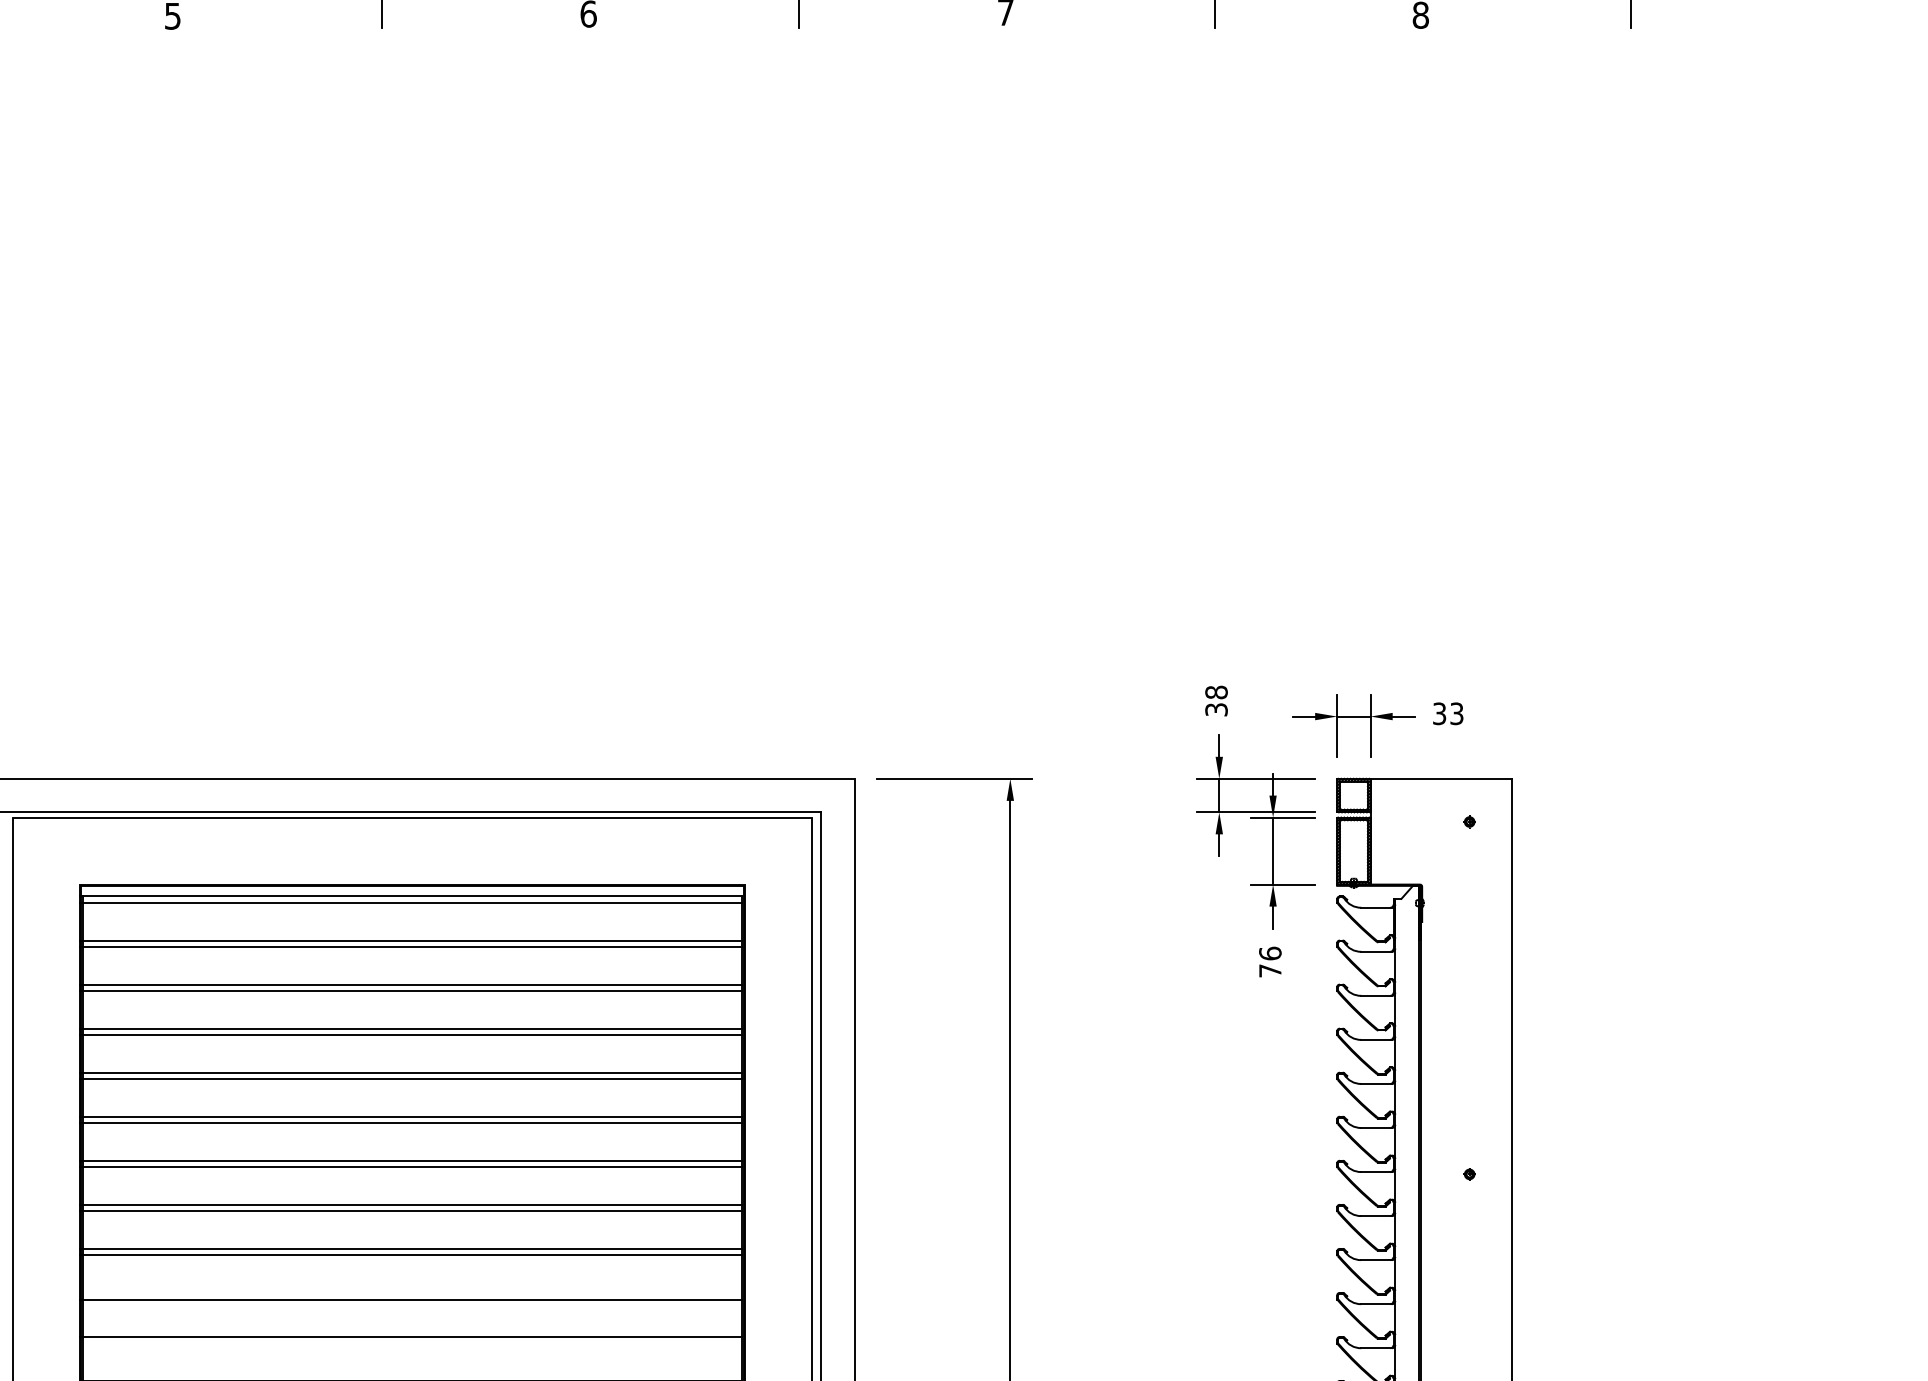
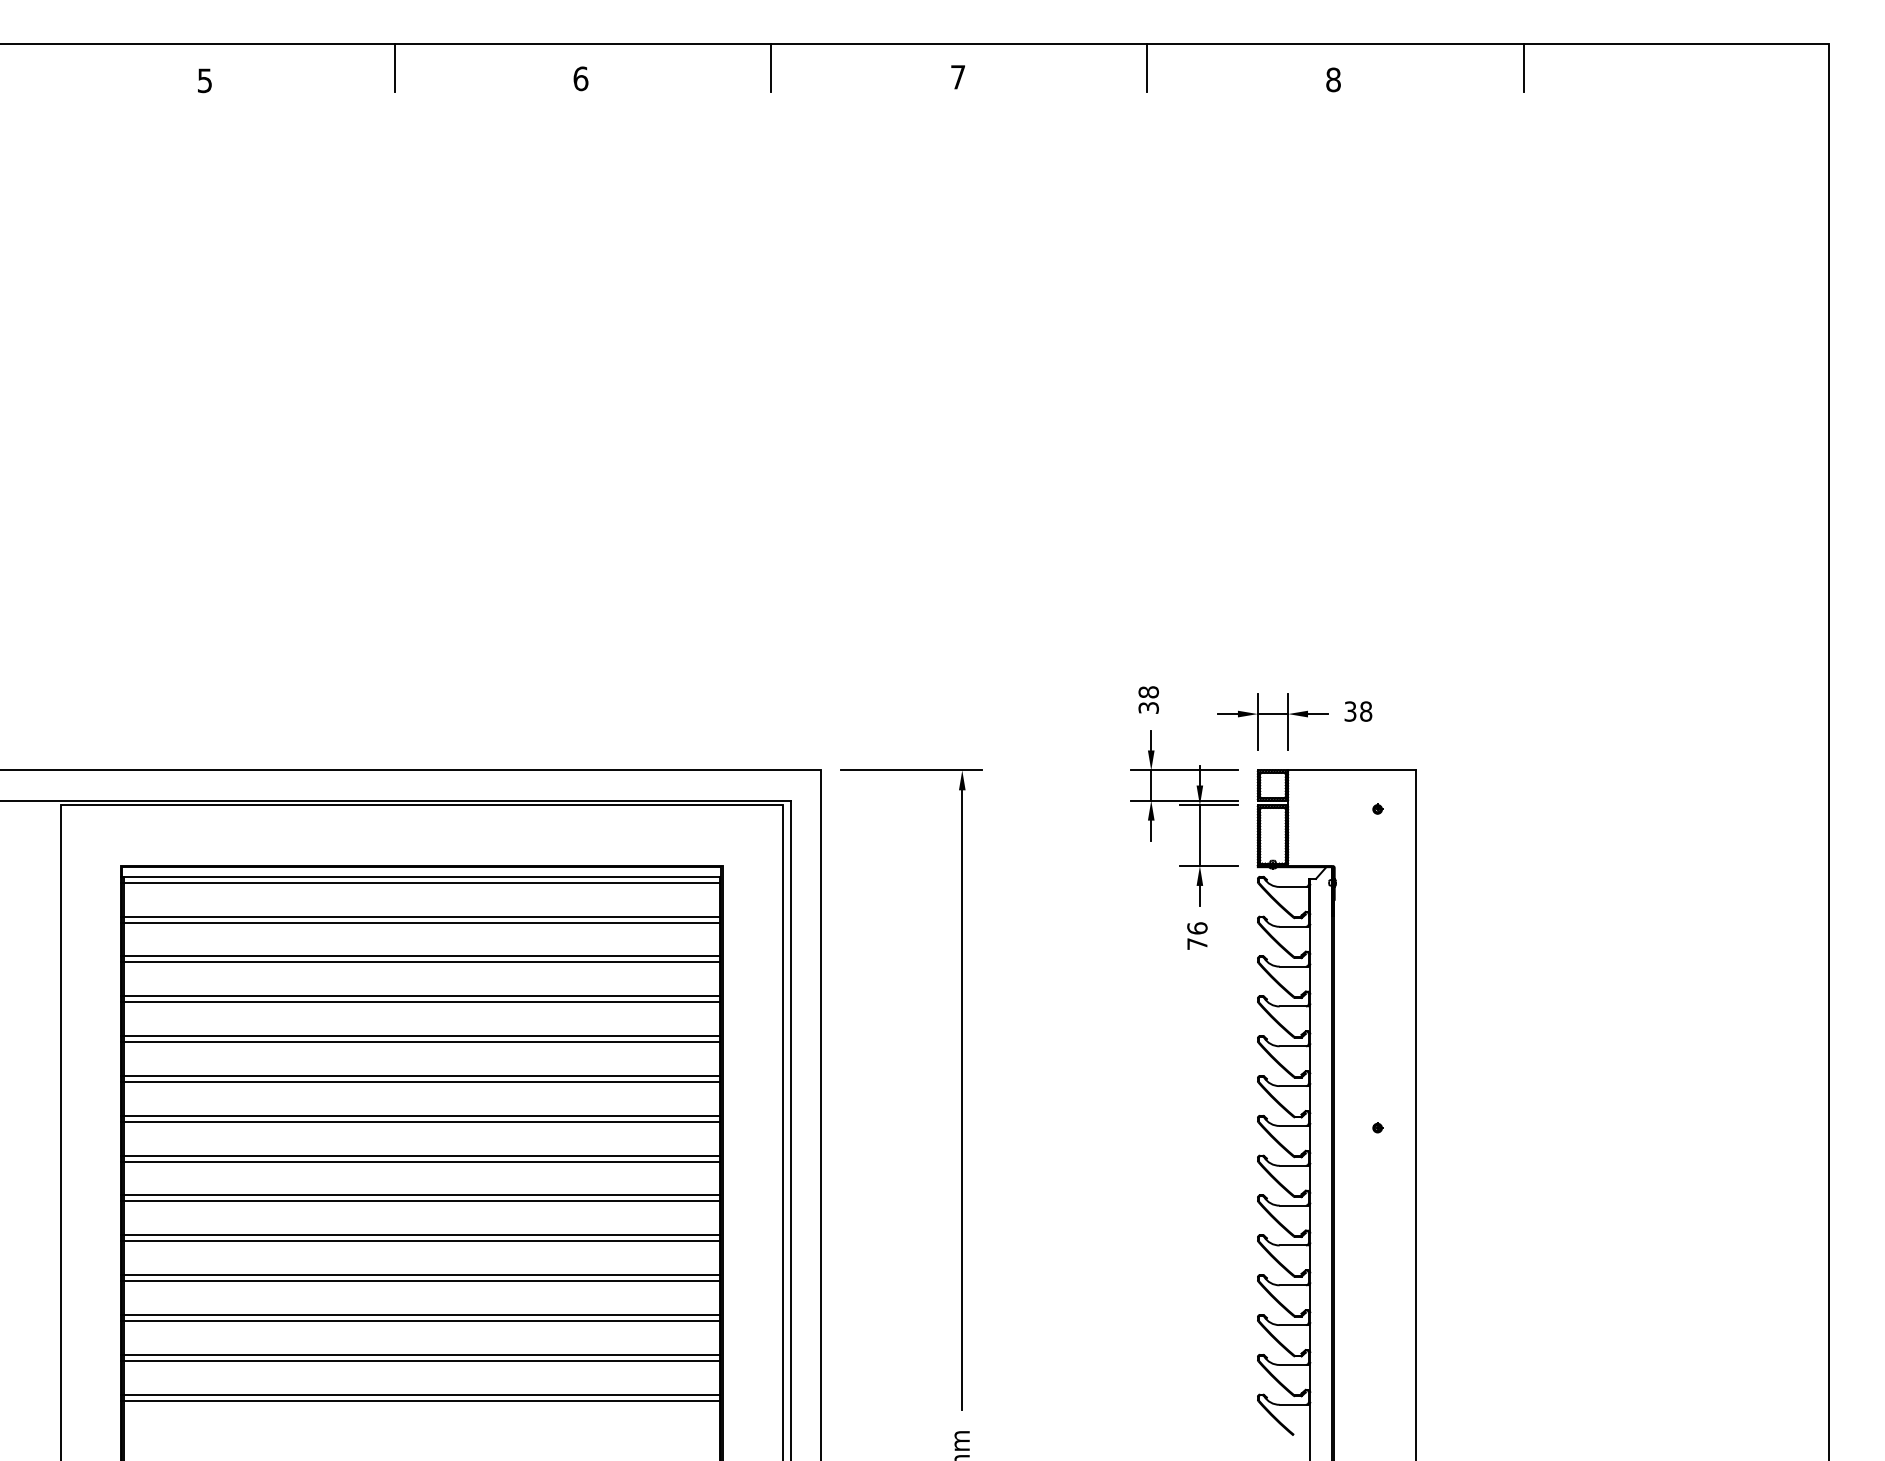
text: (1457, 713) -> (1366, 711), 33 -> 38
line: (411, 1293) -> (420, 1235), added
line: (411, 1344) -> (420, 1281), added

